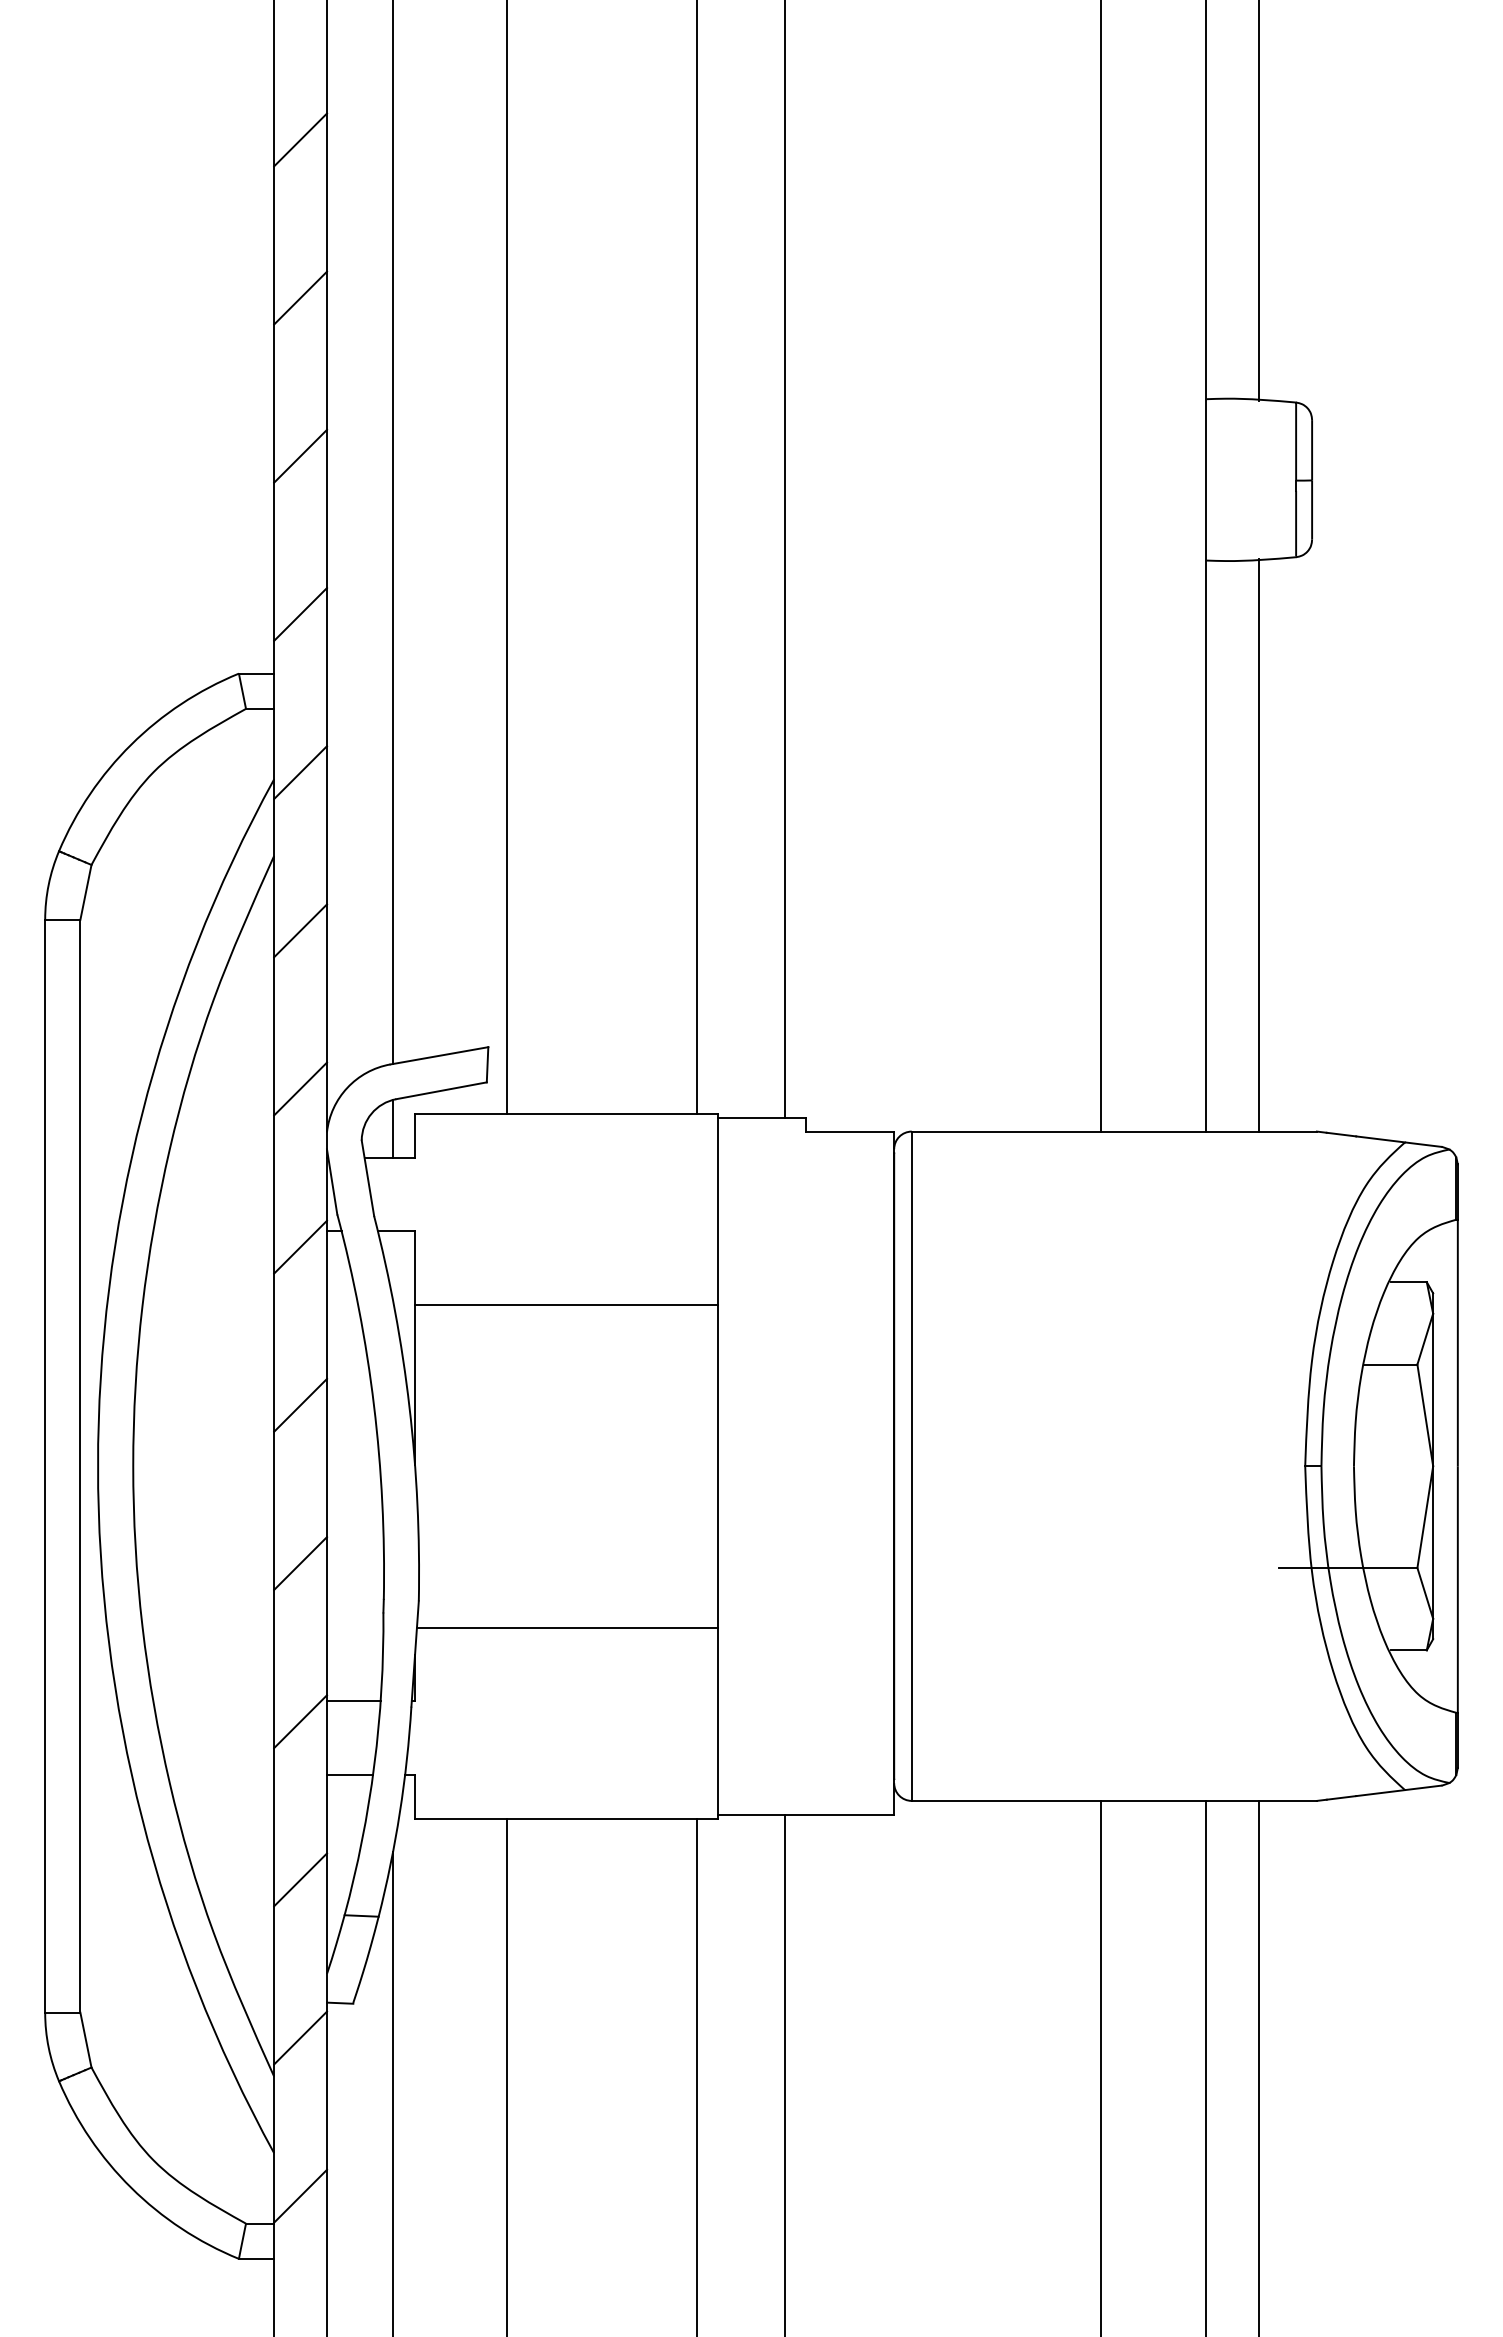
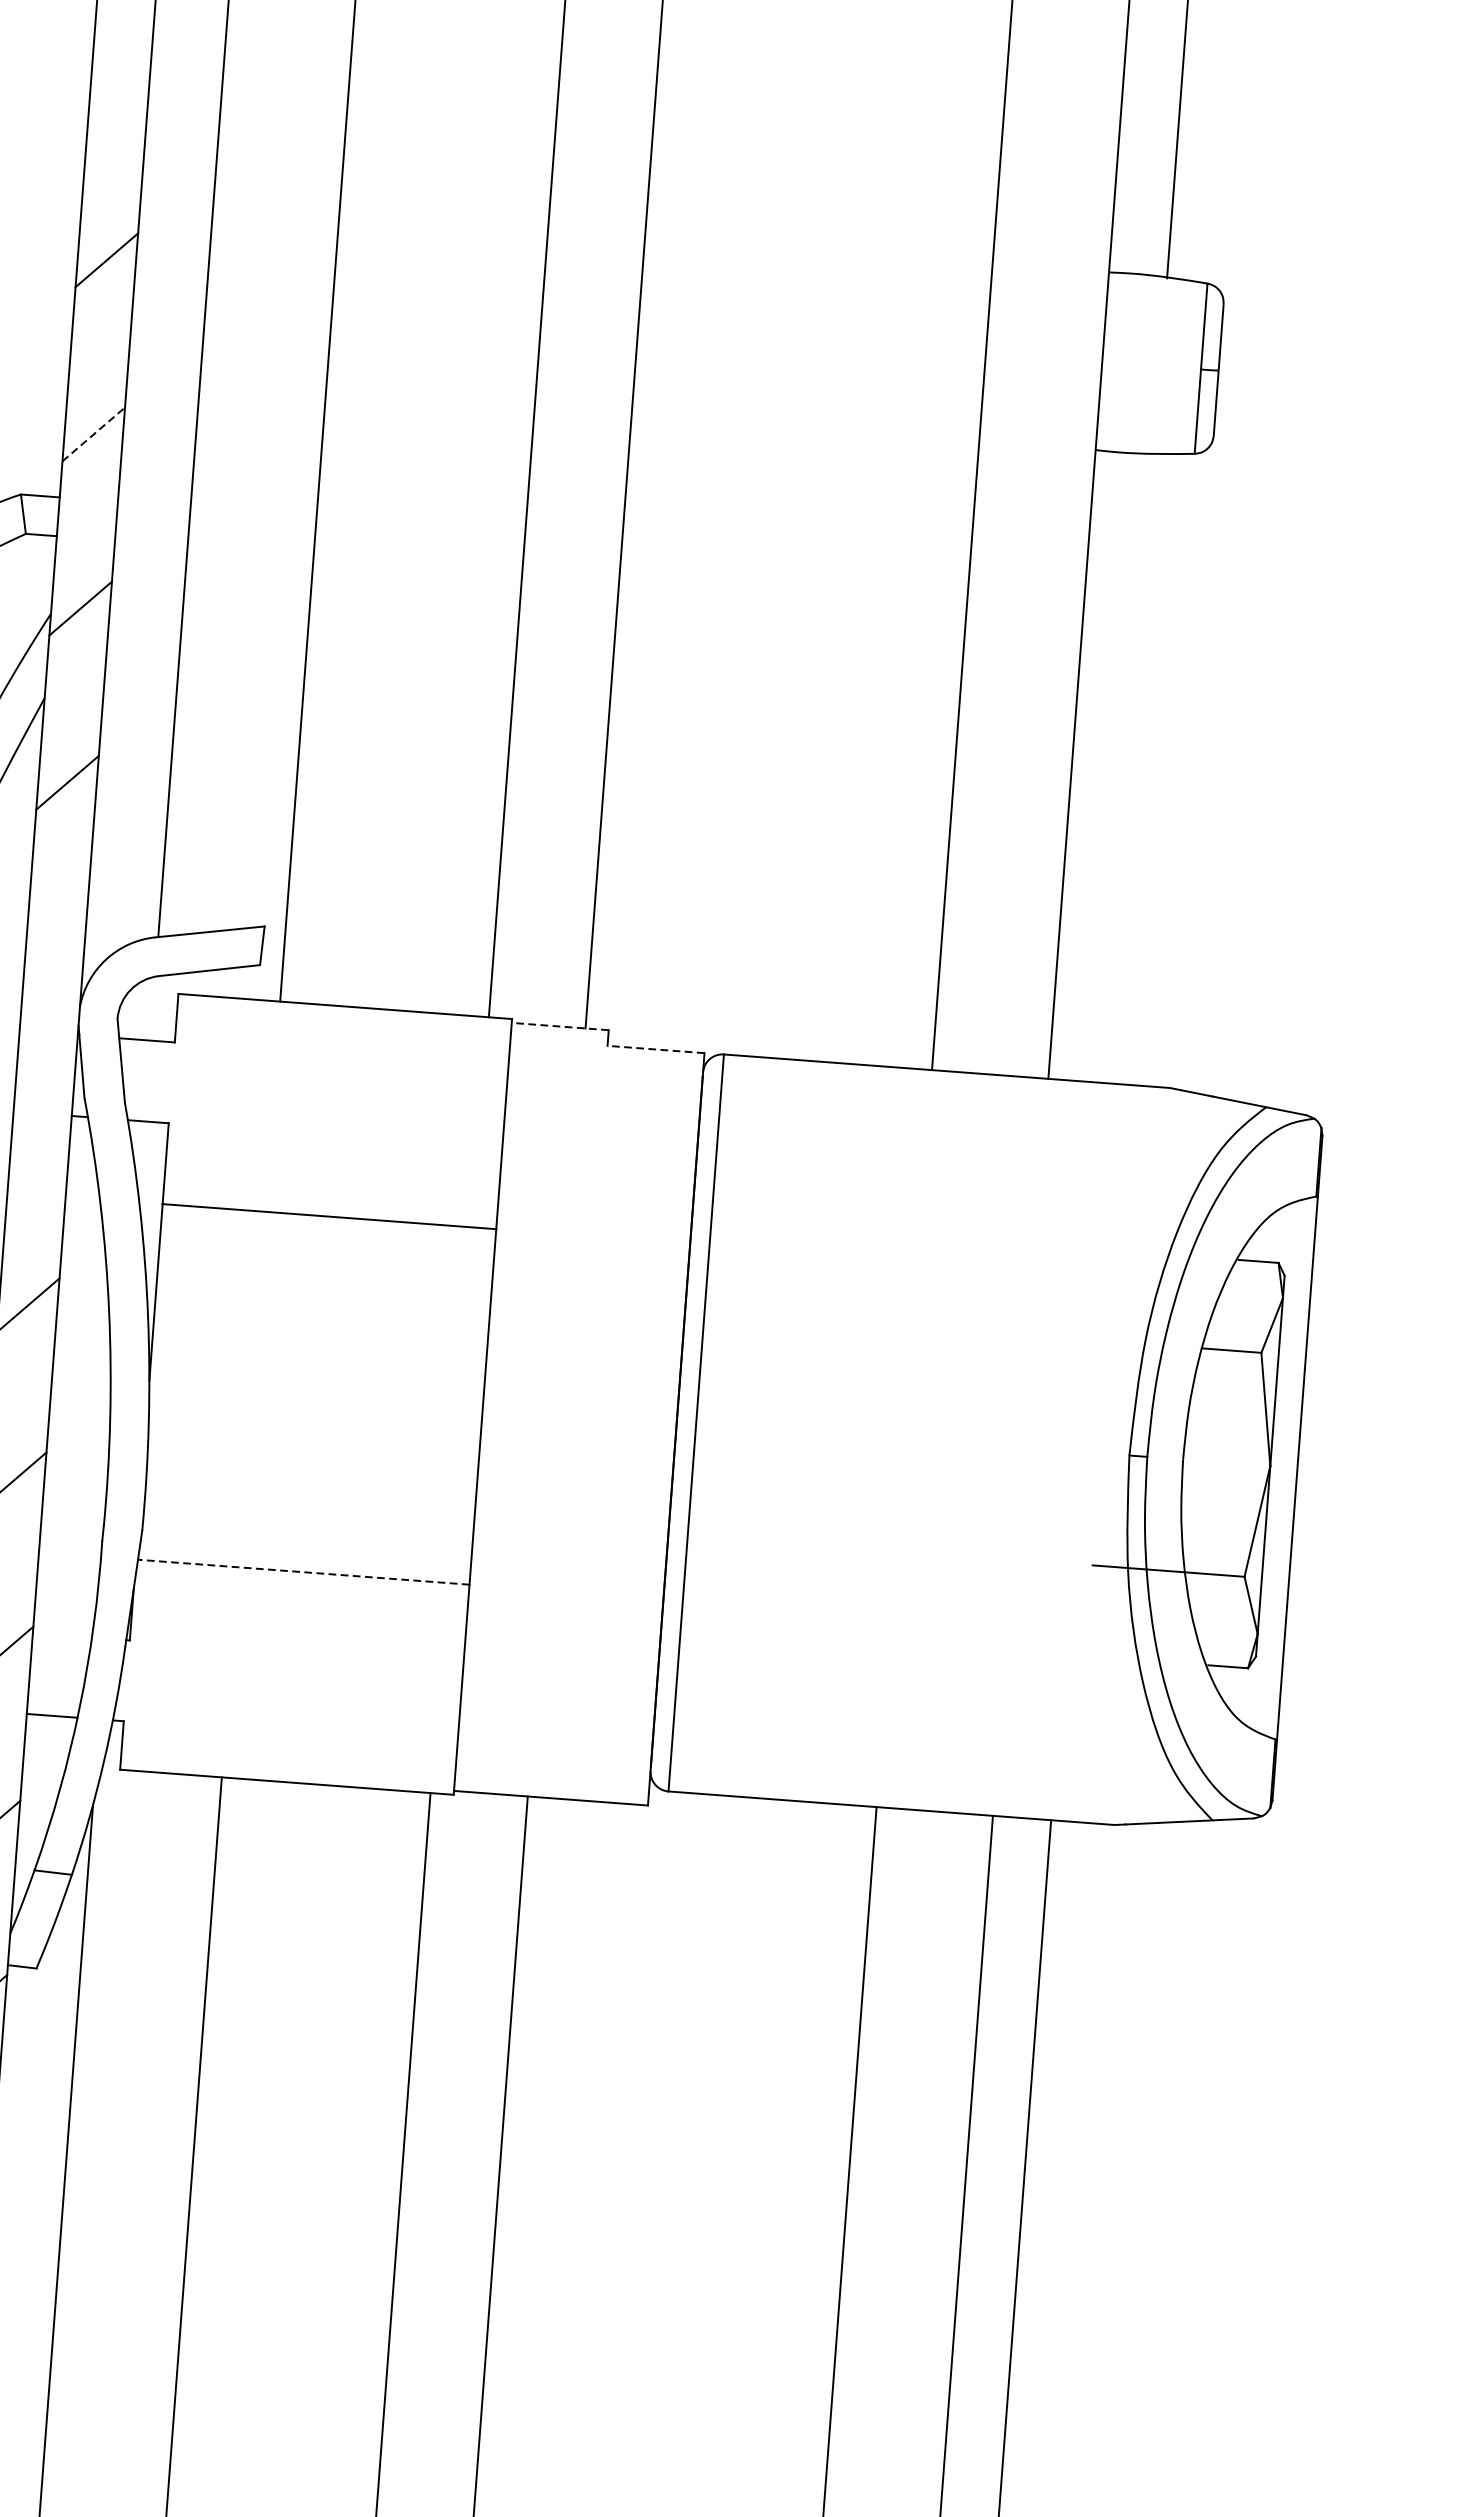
line: (300, 297) -> (119, 85), removed
line: (300, 614) -> (93, 434), solid -> dashed
line: (1259, 845) -> (1130, 768), removed
line: (300, 1088) -> (54, 956), removed
line: (761, 1117) -> (559, 1026), solid -> dashed
line: (392, 1128) -> (152, 1008), removed
line: (849, 1131) -> (655, 1049), solid -> dashed
line: (300, 1246) -> (41, 1130), removed
line: (567, 1627) -> (303, 1572), solid -> dashed
line: (353, 1701) -> (62, 1635), removed

